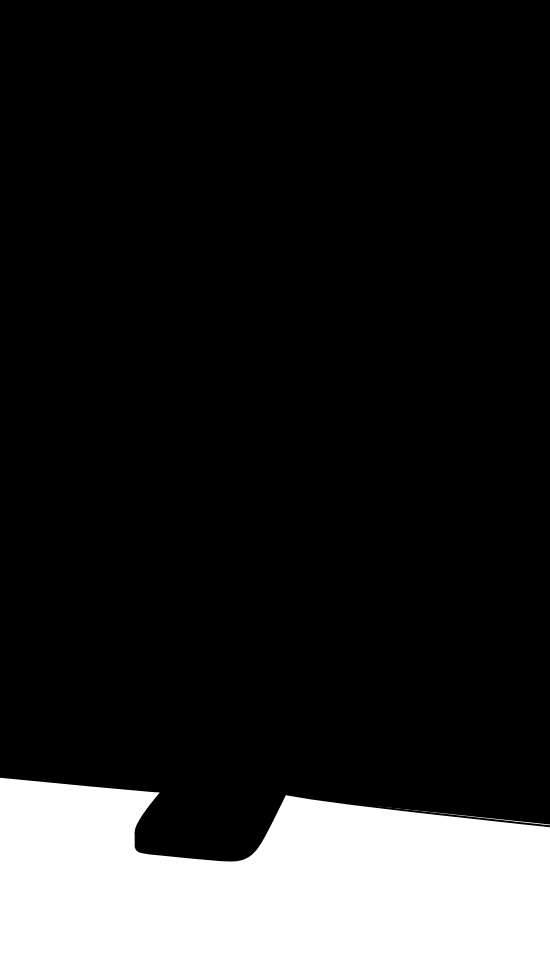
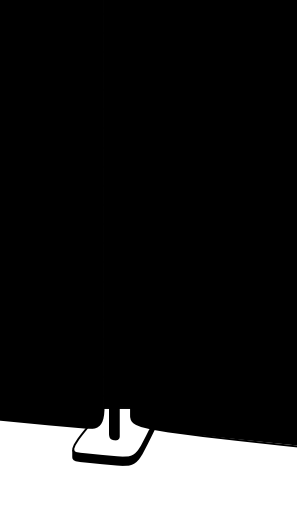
fill: (208, 800) -> (112, 432), removed

